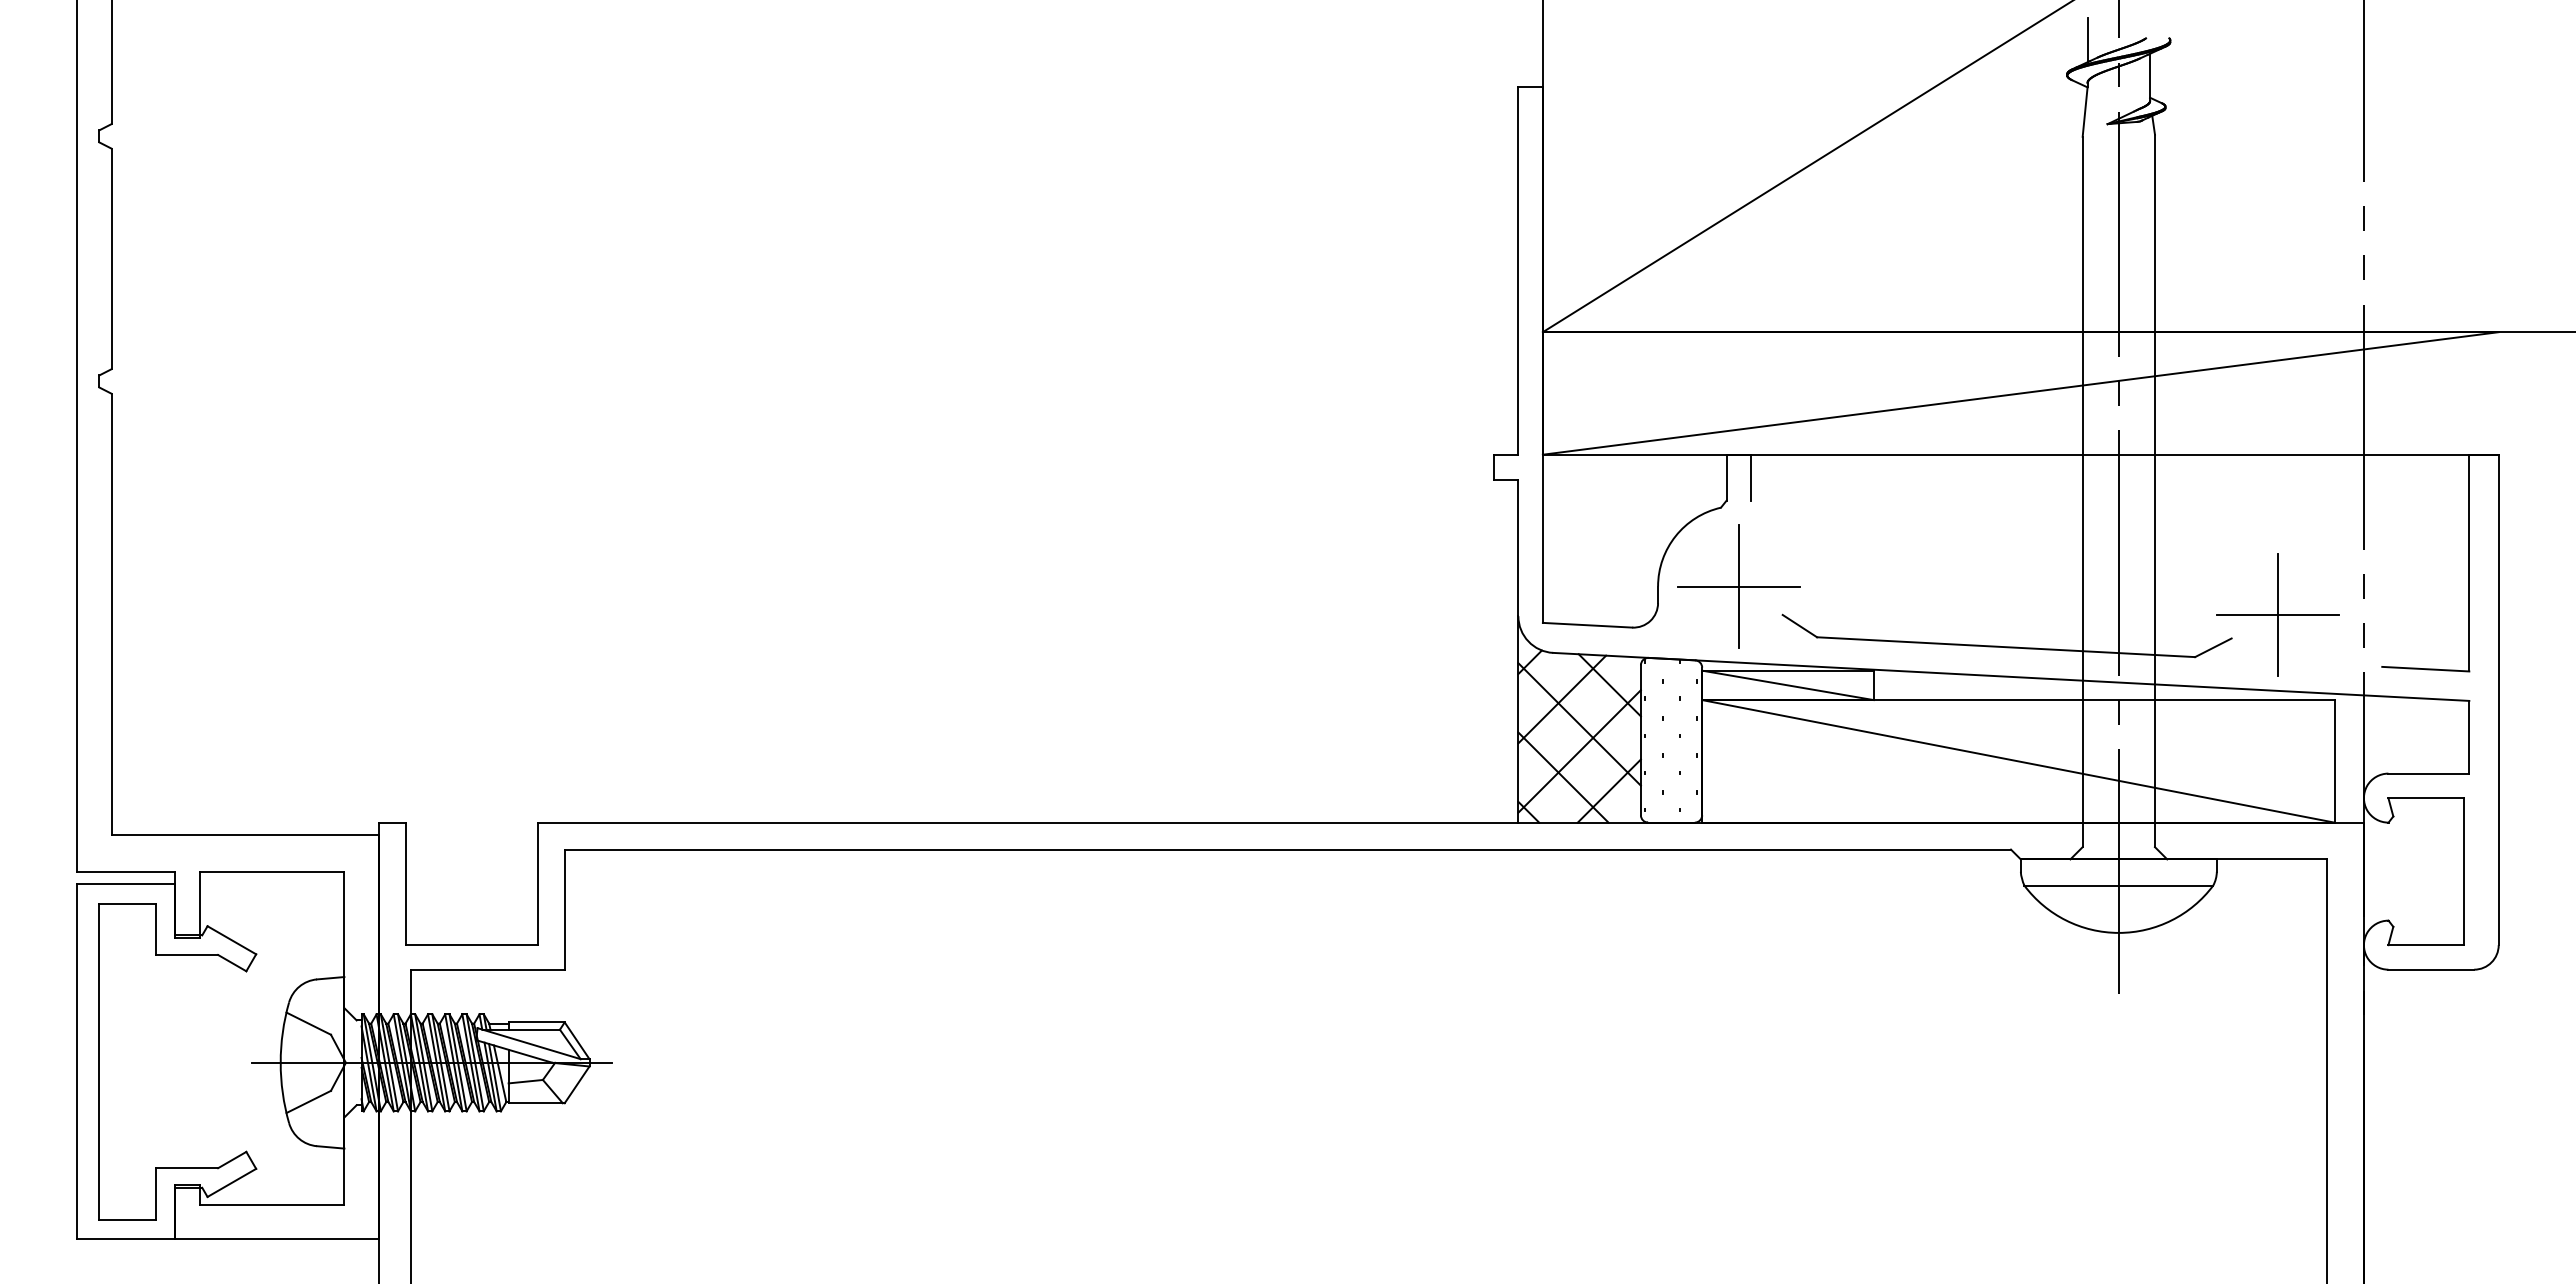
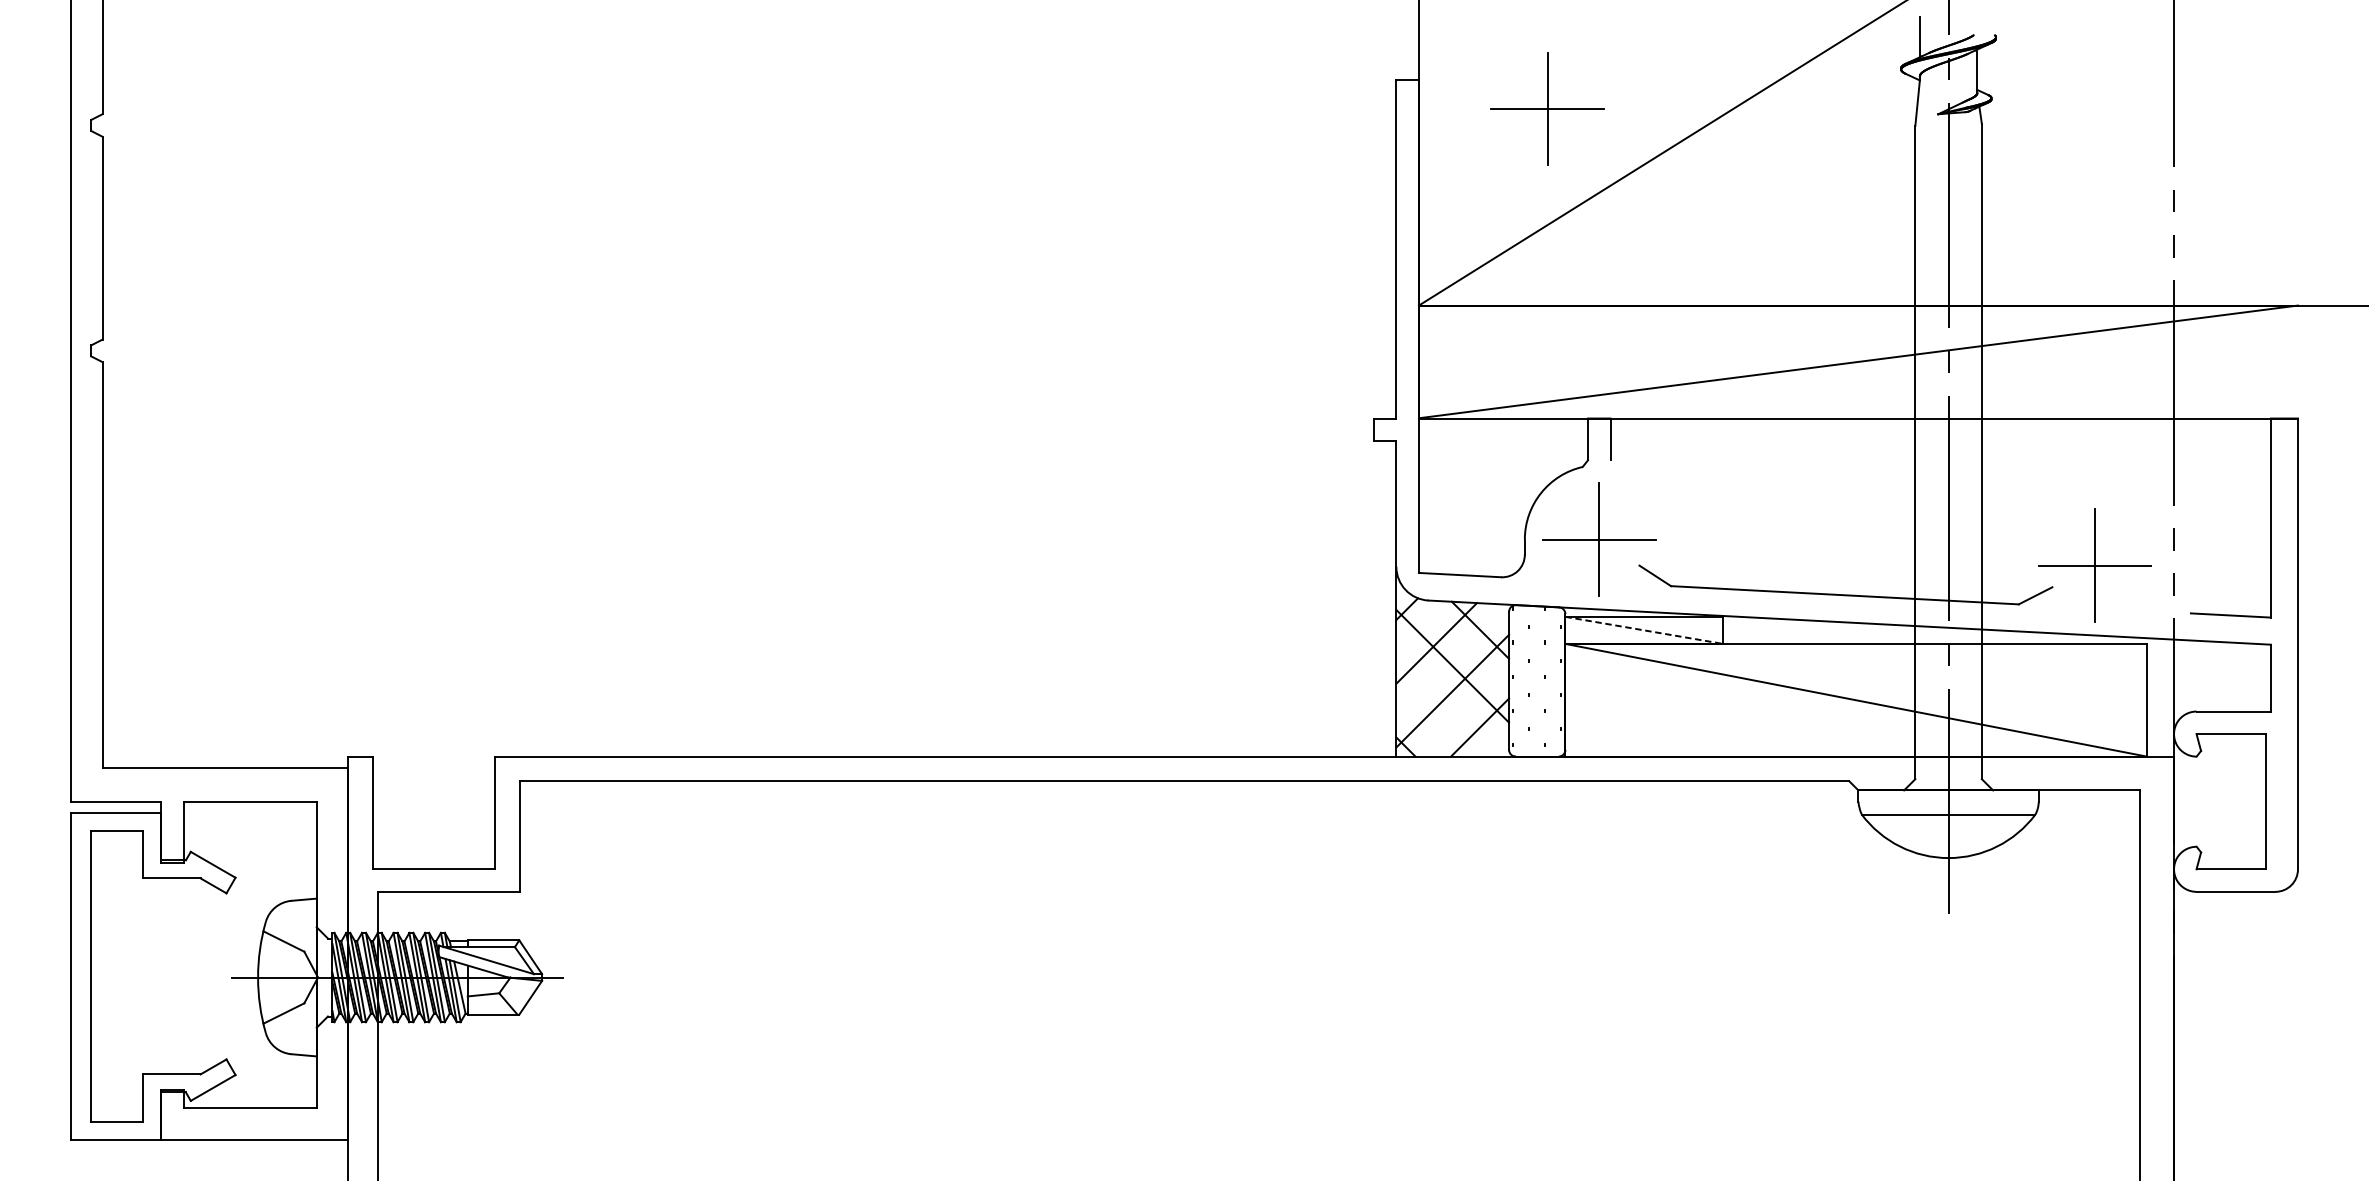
part: (1682, 118) -> (1547, 109), added
line: (1788, 685) -> (1644, 630), solid -> dashed
line: (1563, 777) -> (1437, 715), removed

